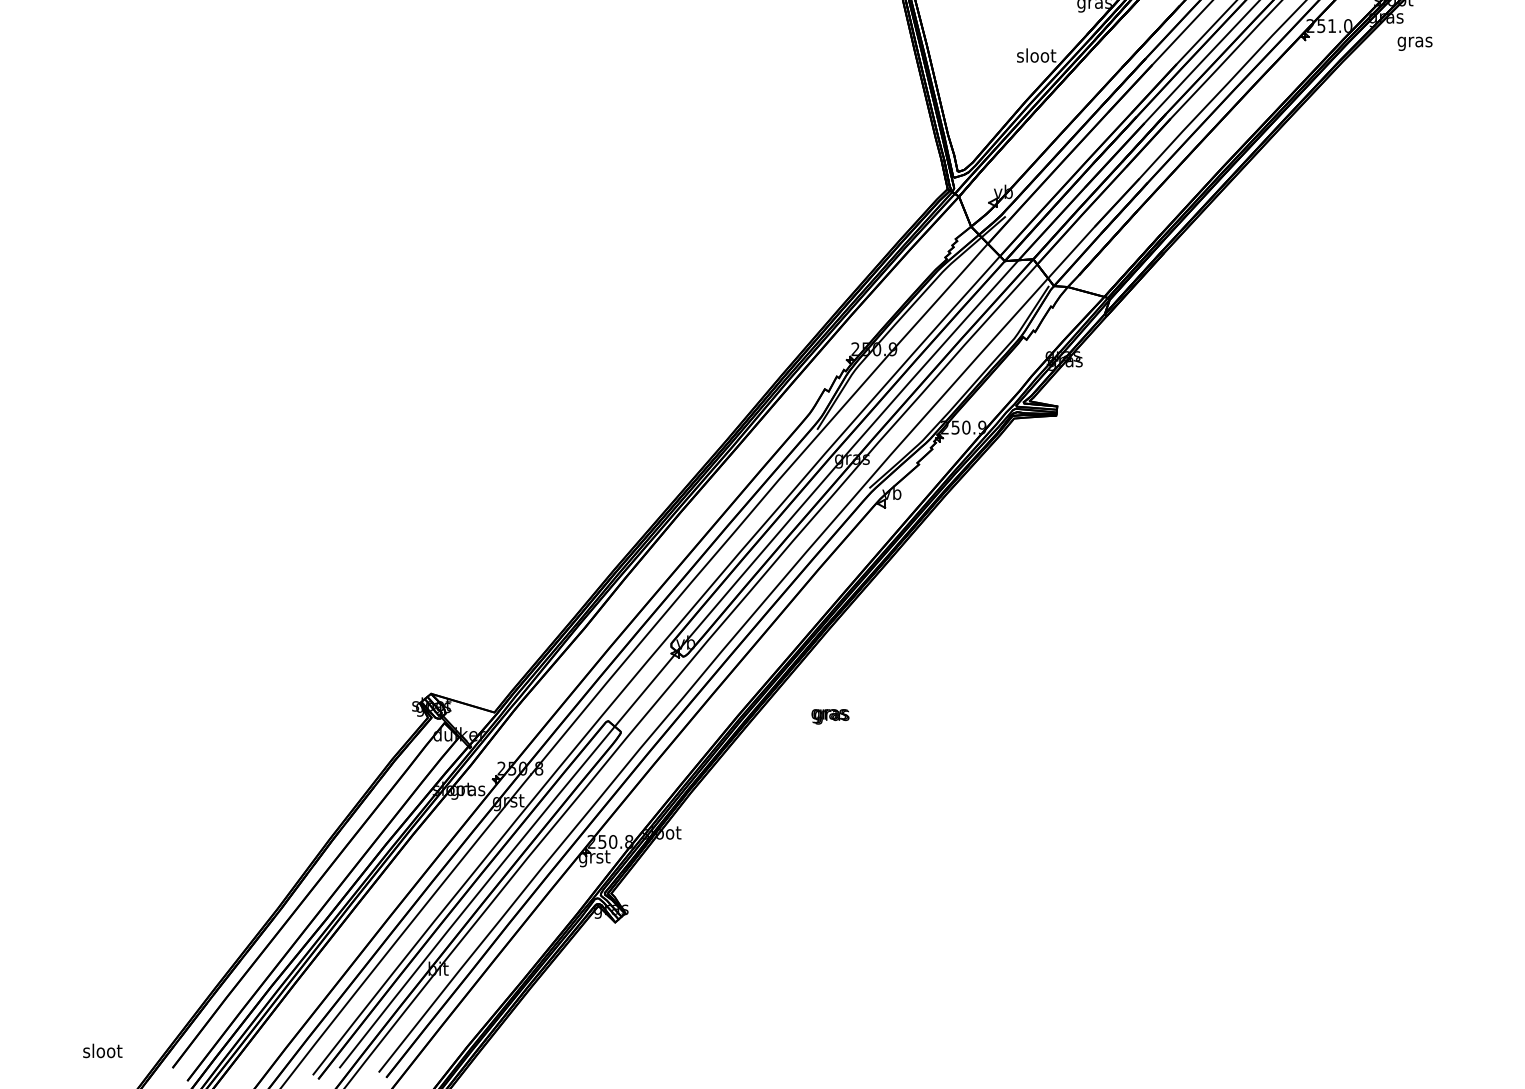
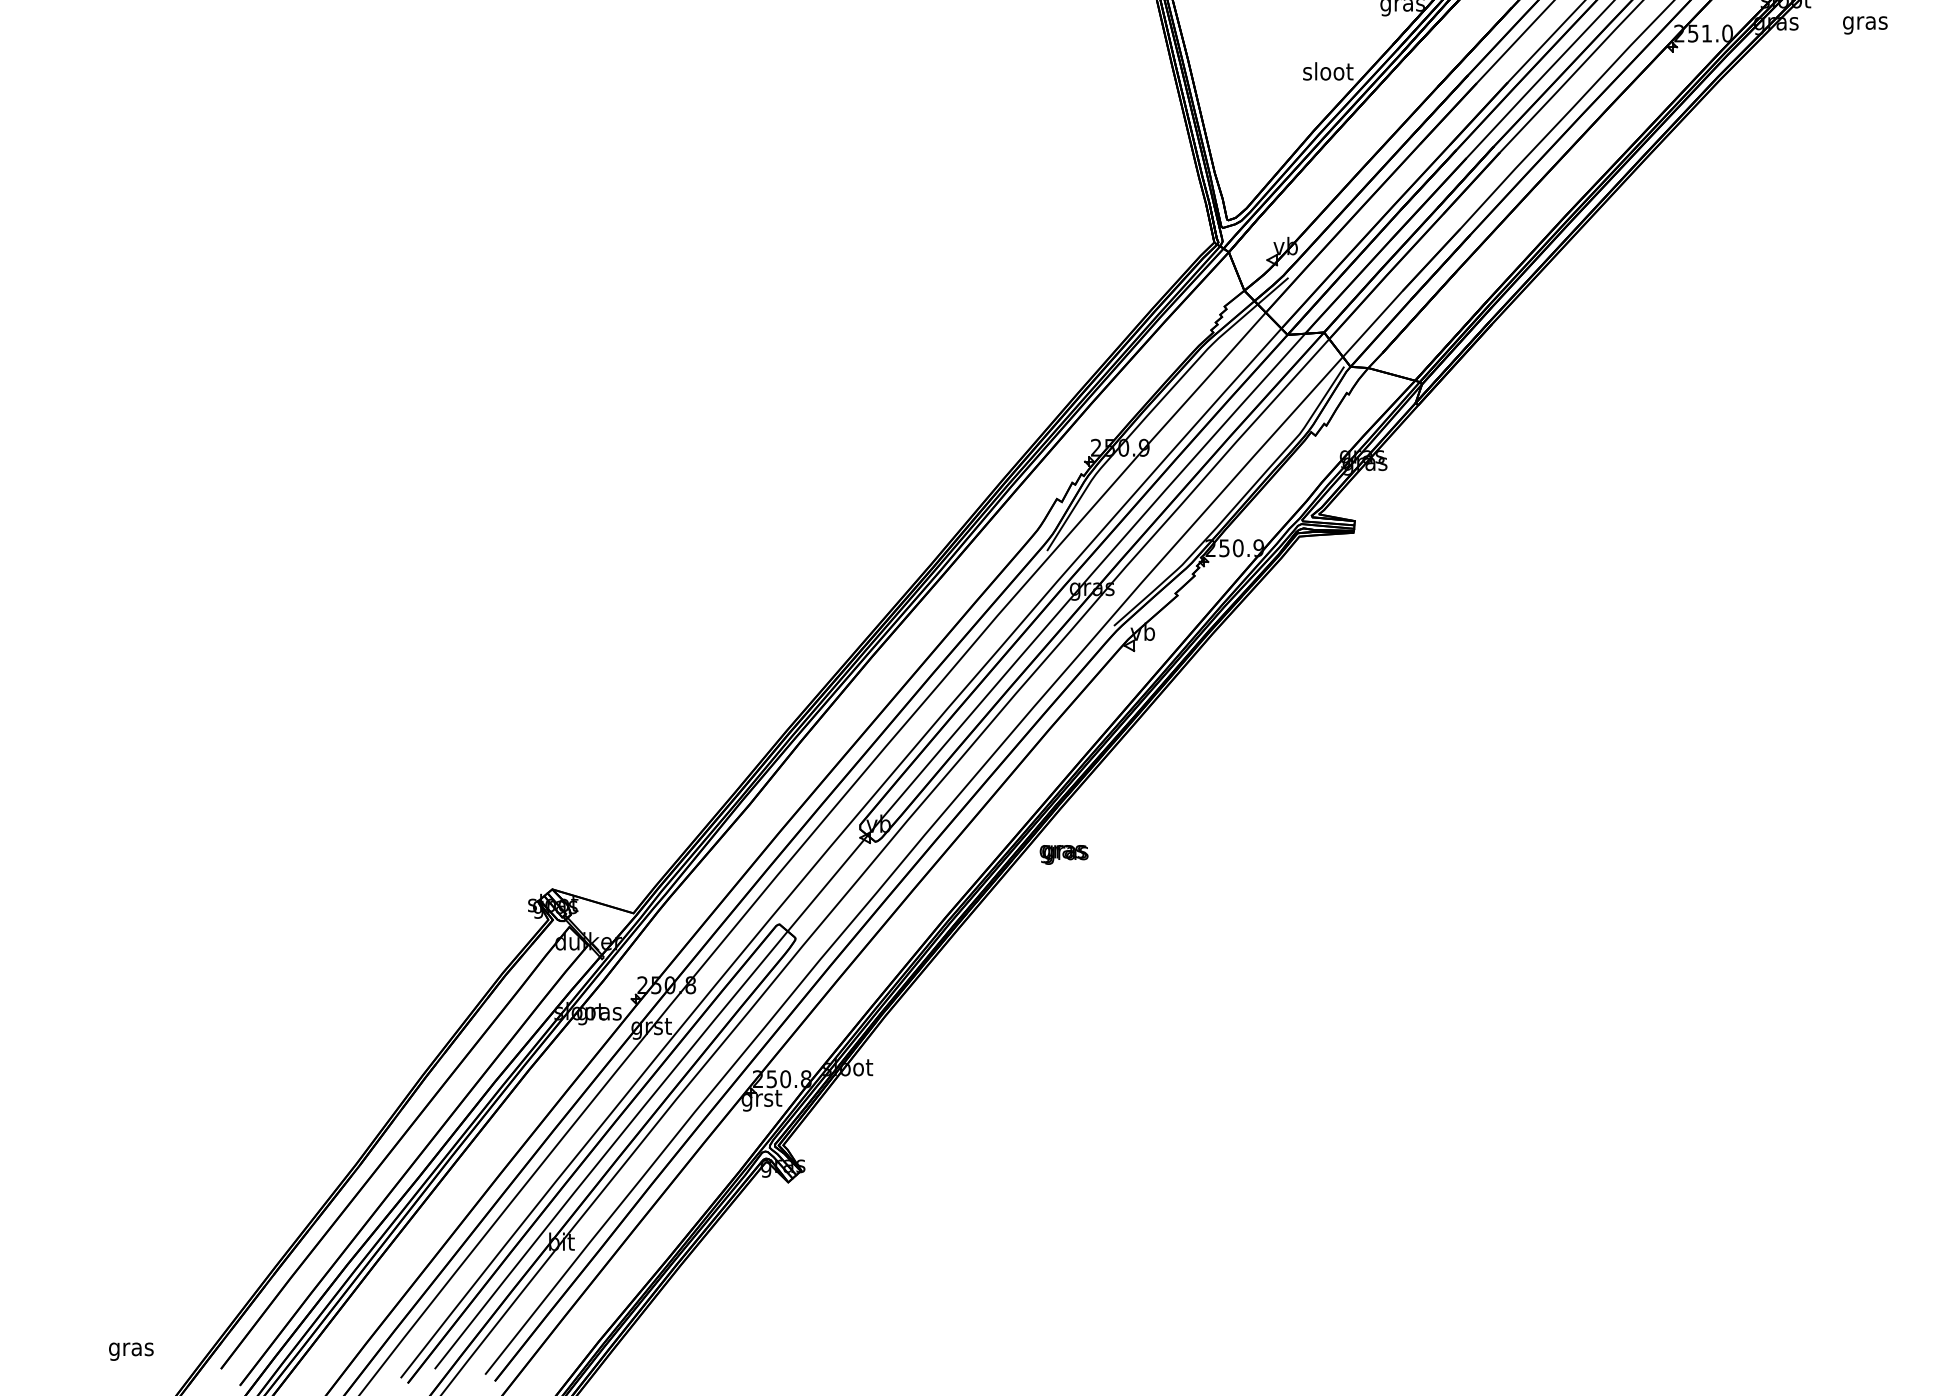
text: (1415, 43) -> (1865, 25), moved
text: (829, 716) -> (1063, 854), moved
text: (102, 1052) -> (131, 1348), sloot -> gras

